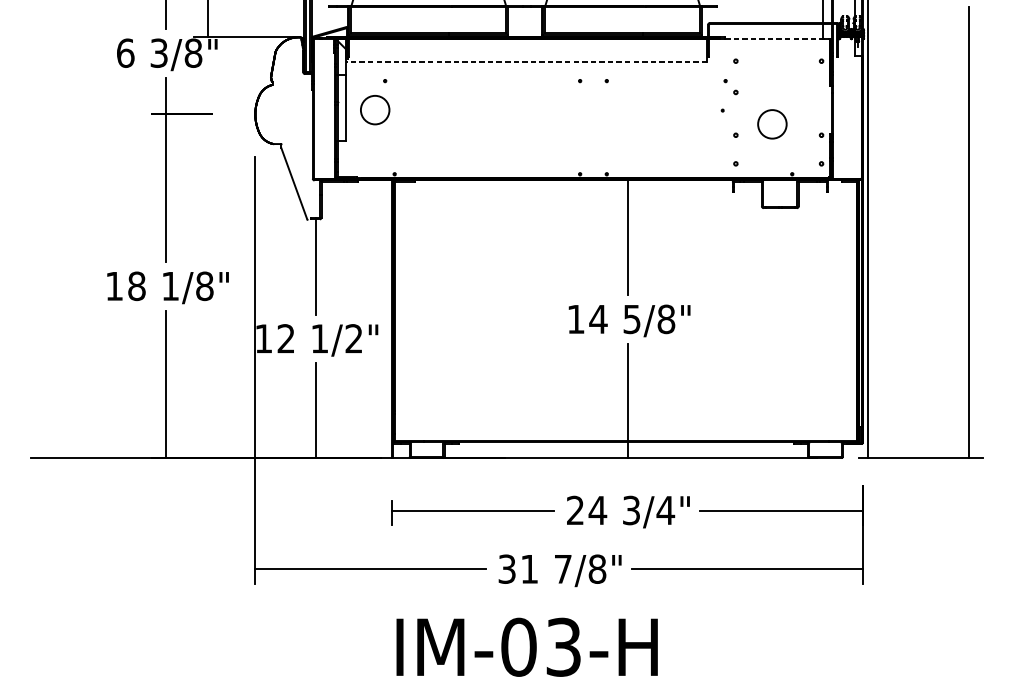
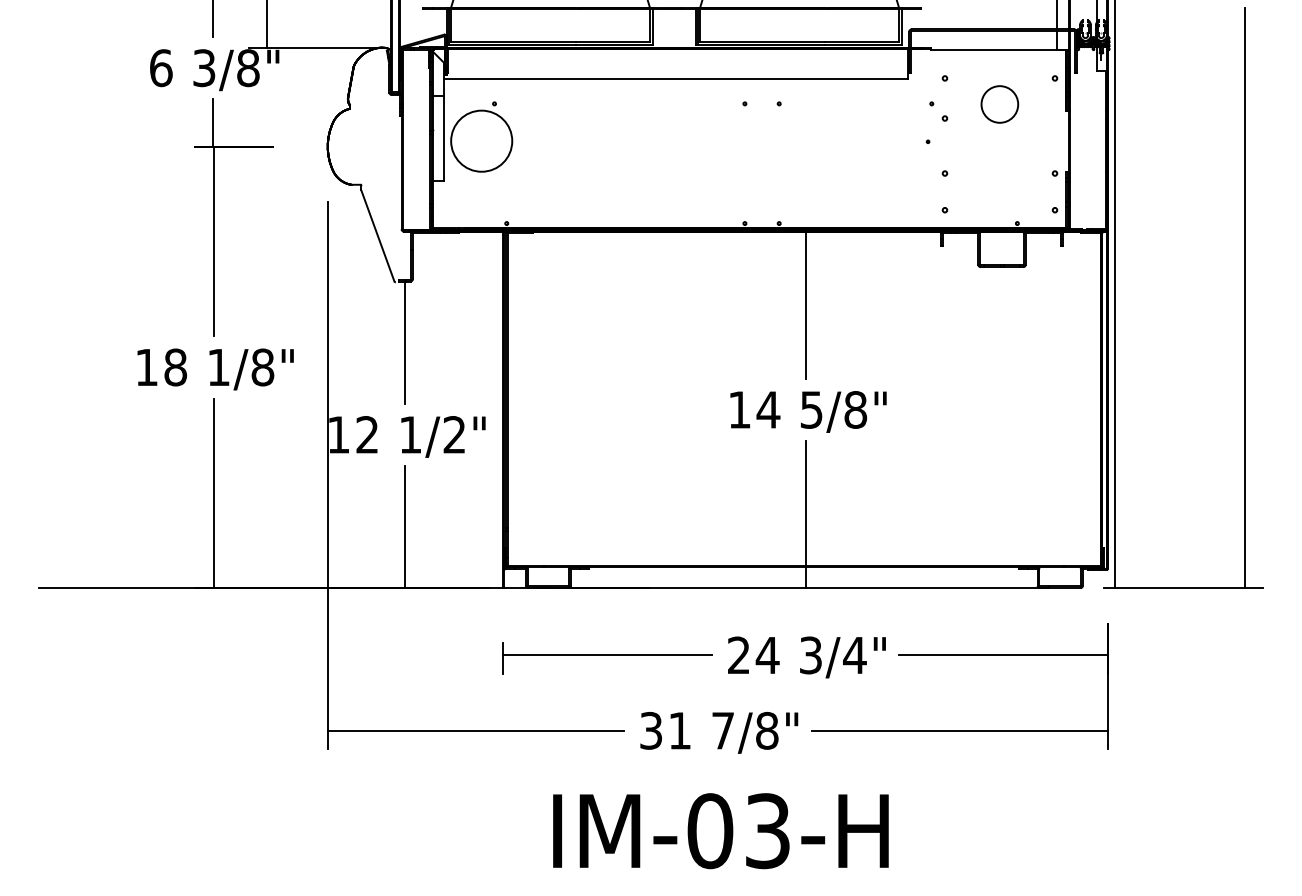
line: (777, 39) -> (998, 50), dashed -> solid
line: (526, 62) -> (675, 79), dashed -> solid
circle: (375, 109) -> (481, 140), size x1.67
circle: (772, 124) -> (999, 104), moved
text: (526, 647) -> (720, 831), moved

